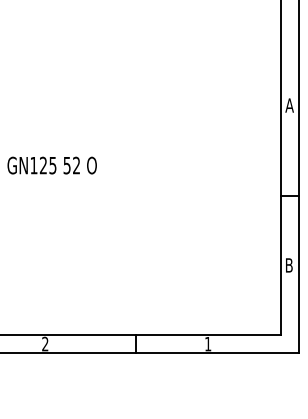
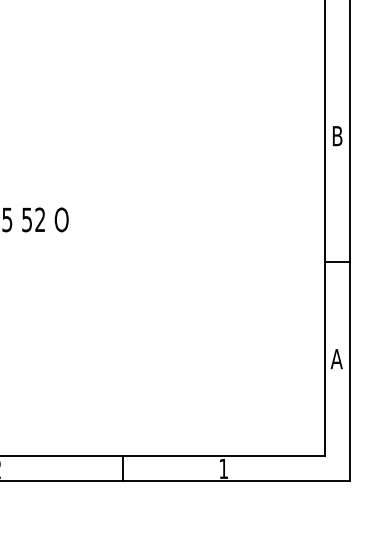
text: (289, 105) -> (337, 136), A -> B
text: (288, 265) -> (335, 359), B -> A

